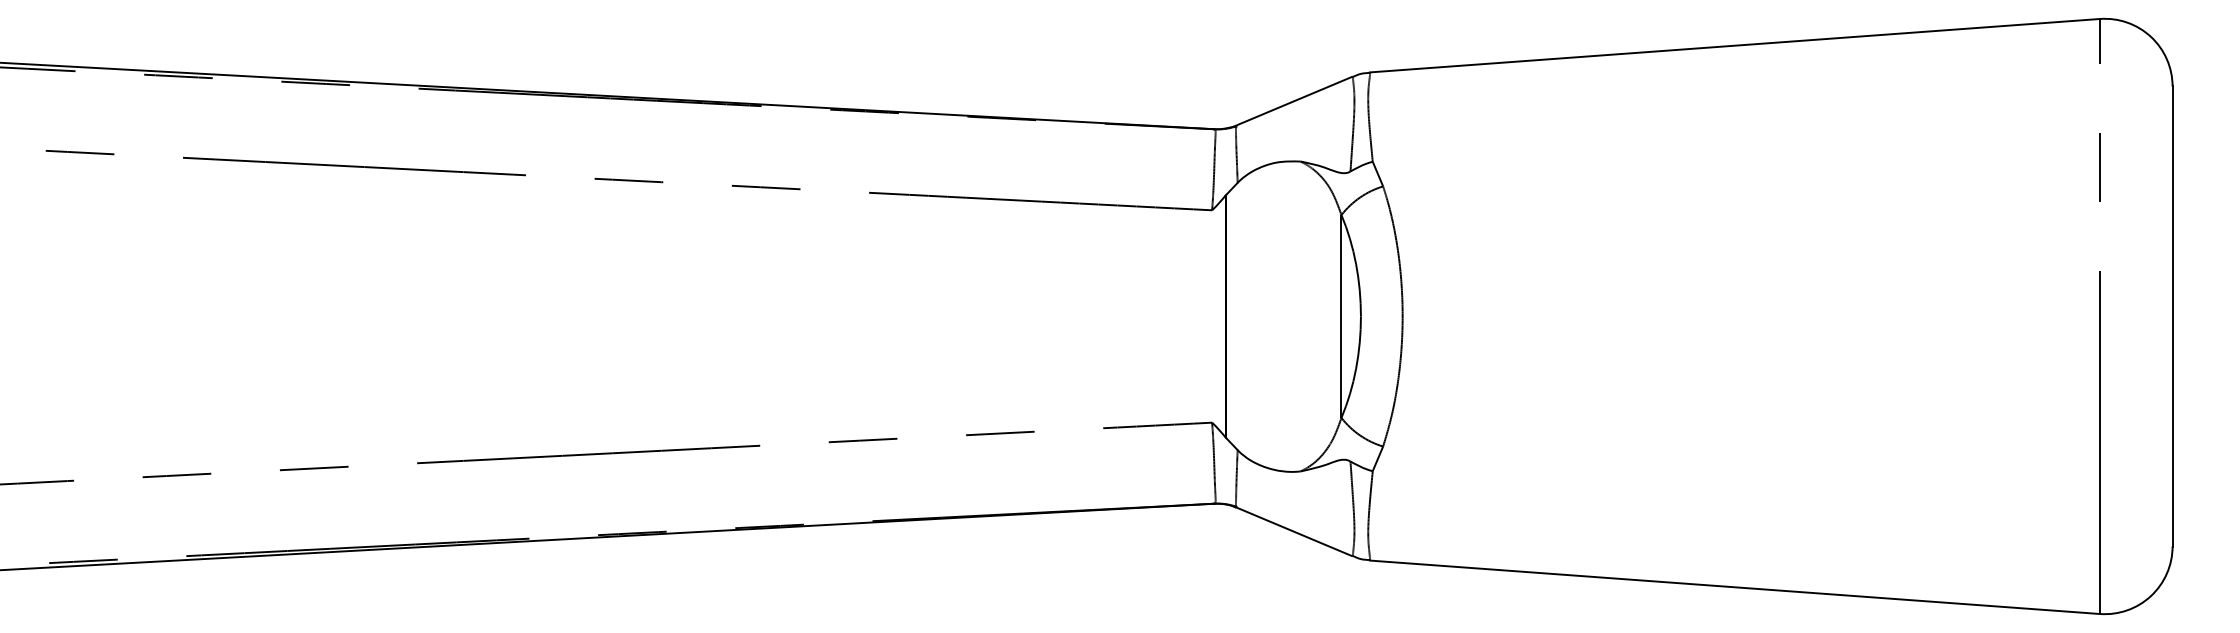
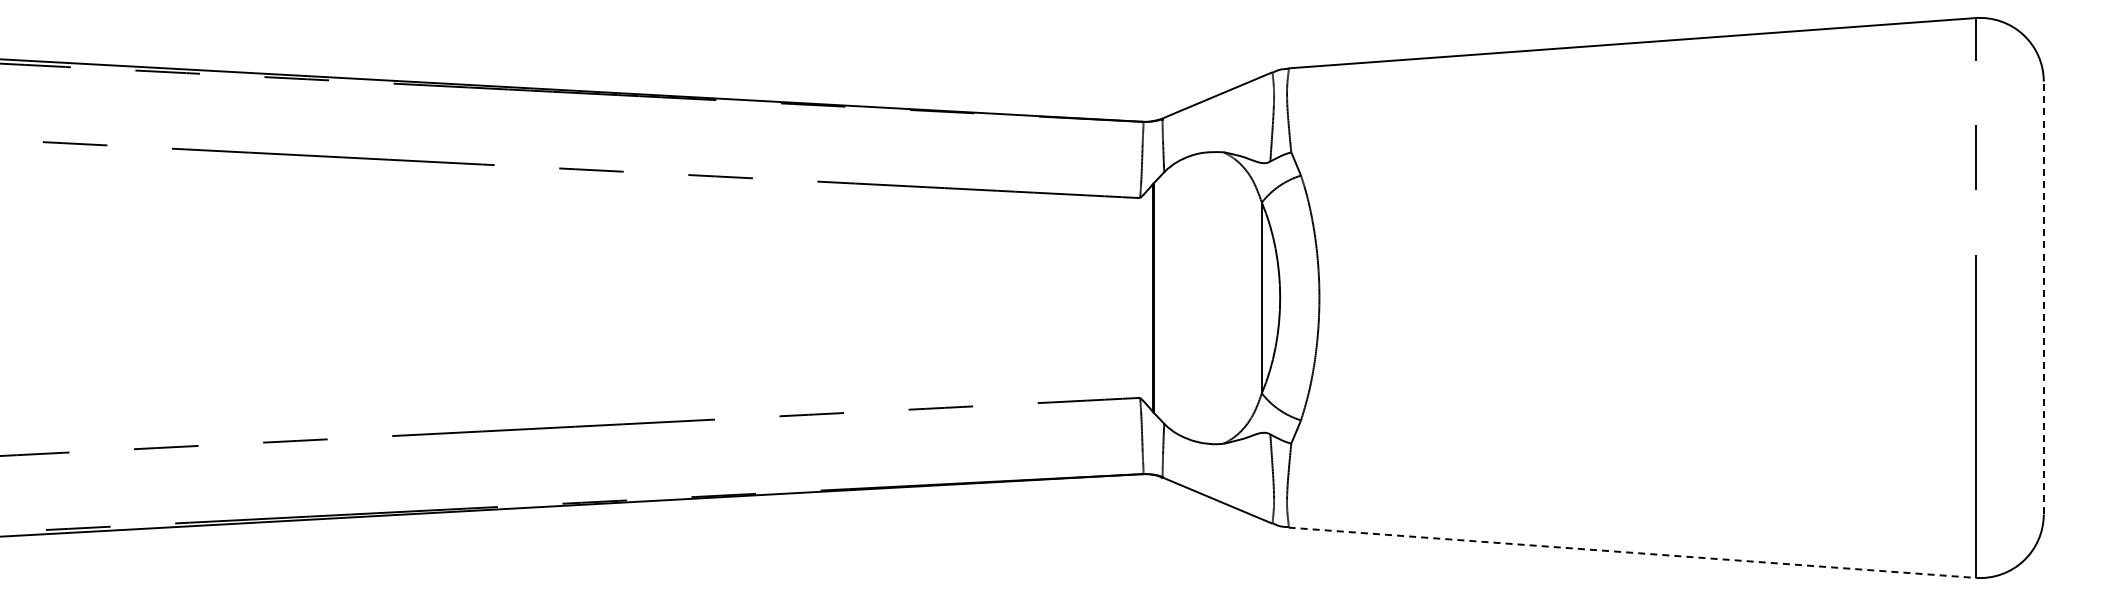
line: (2172, 315) -> (2043, 297), solid -> dashed
line: (1735, 587) -> (1632, 552), solid -> dashed

